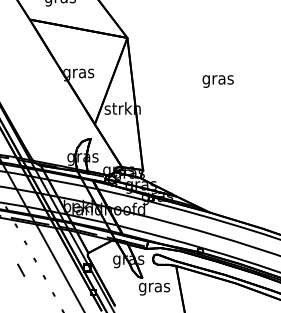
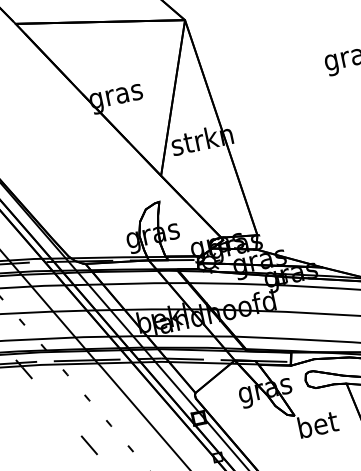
text: (154, 287) -> (317, 427), gras -> bet

